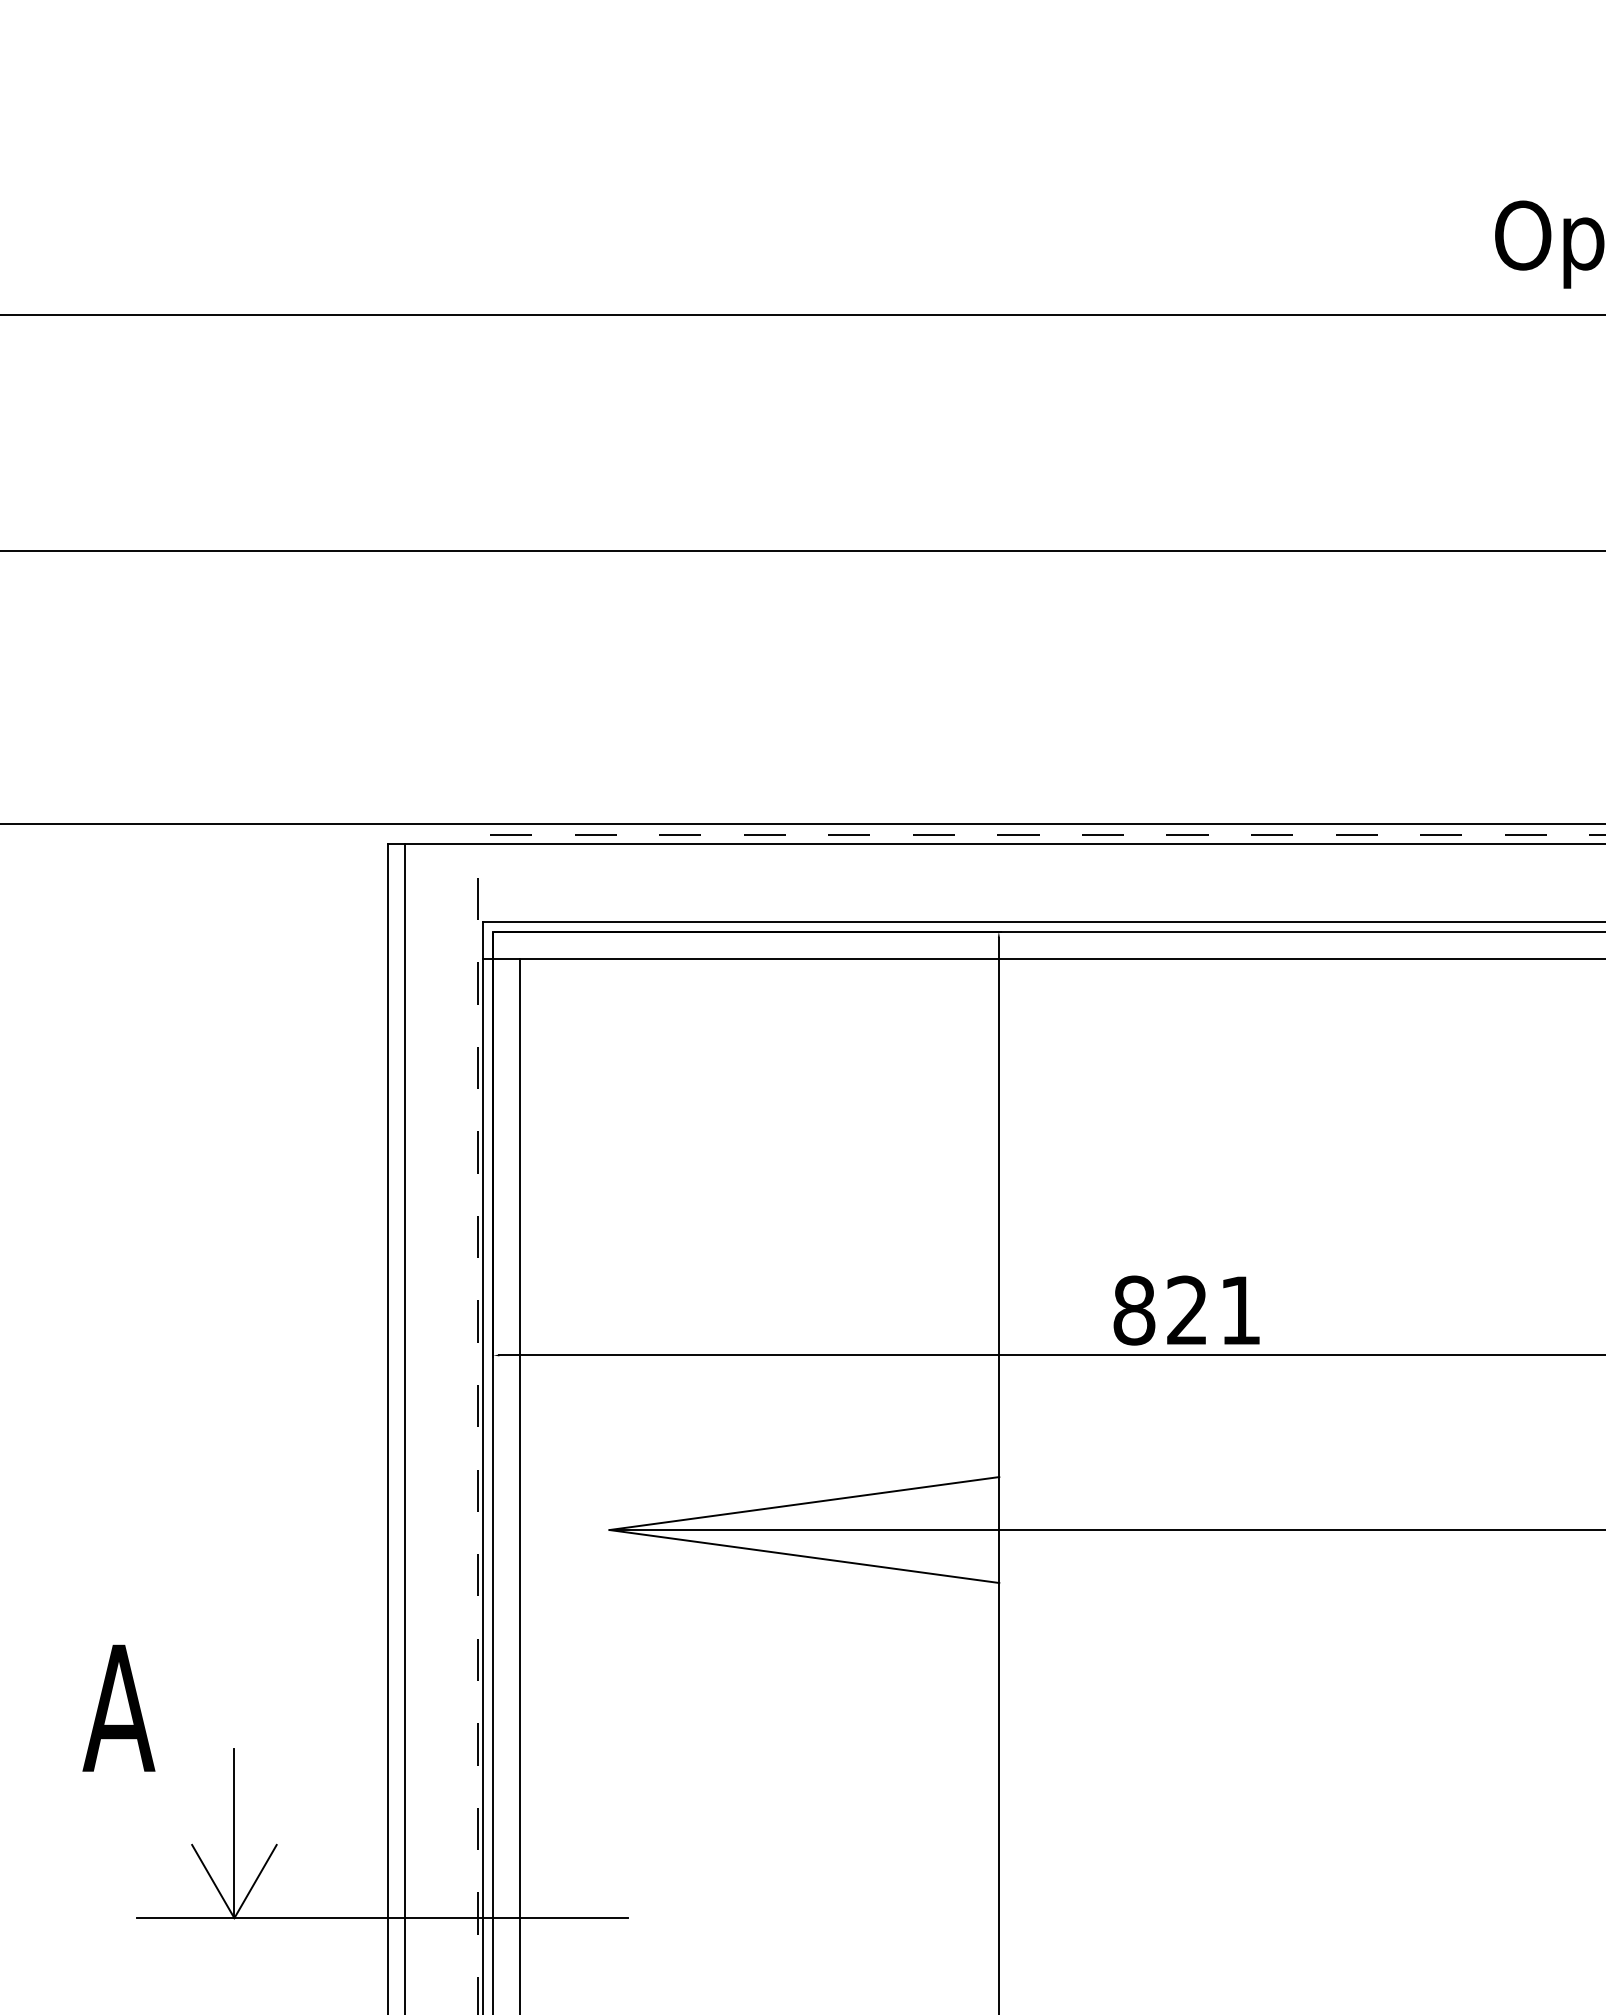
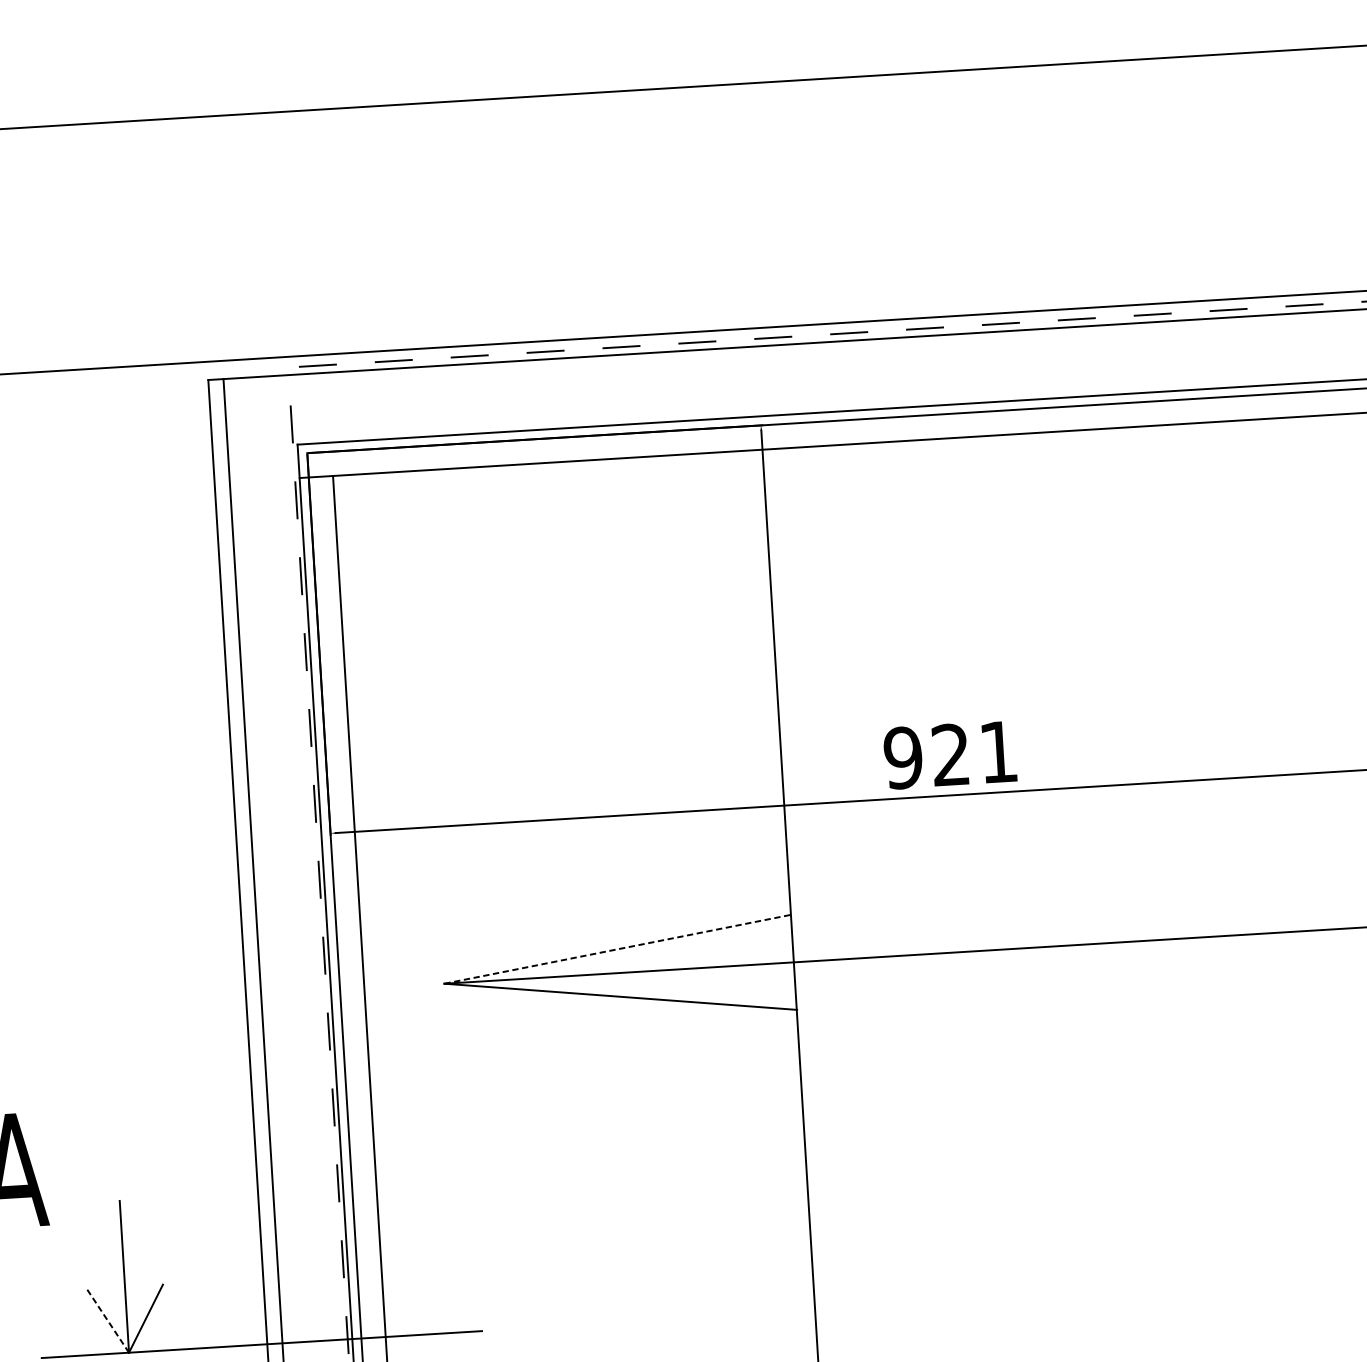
text: (1134, 1310) -> (903, 757), 821 -> 921
line: (804, 1503) -> (617, 949), solid -> dashed
line: (213, 1881) -> (108, 1320), solid -> dashed

